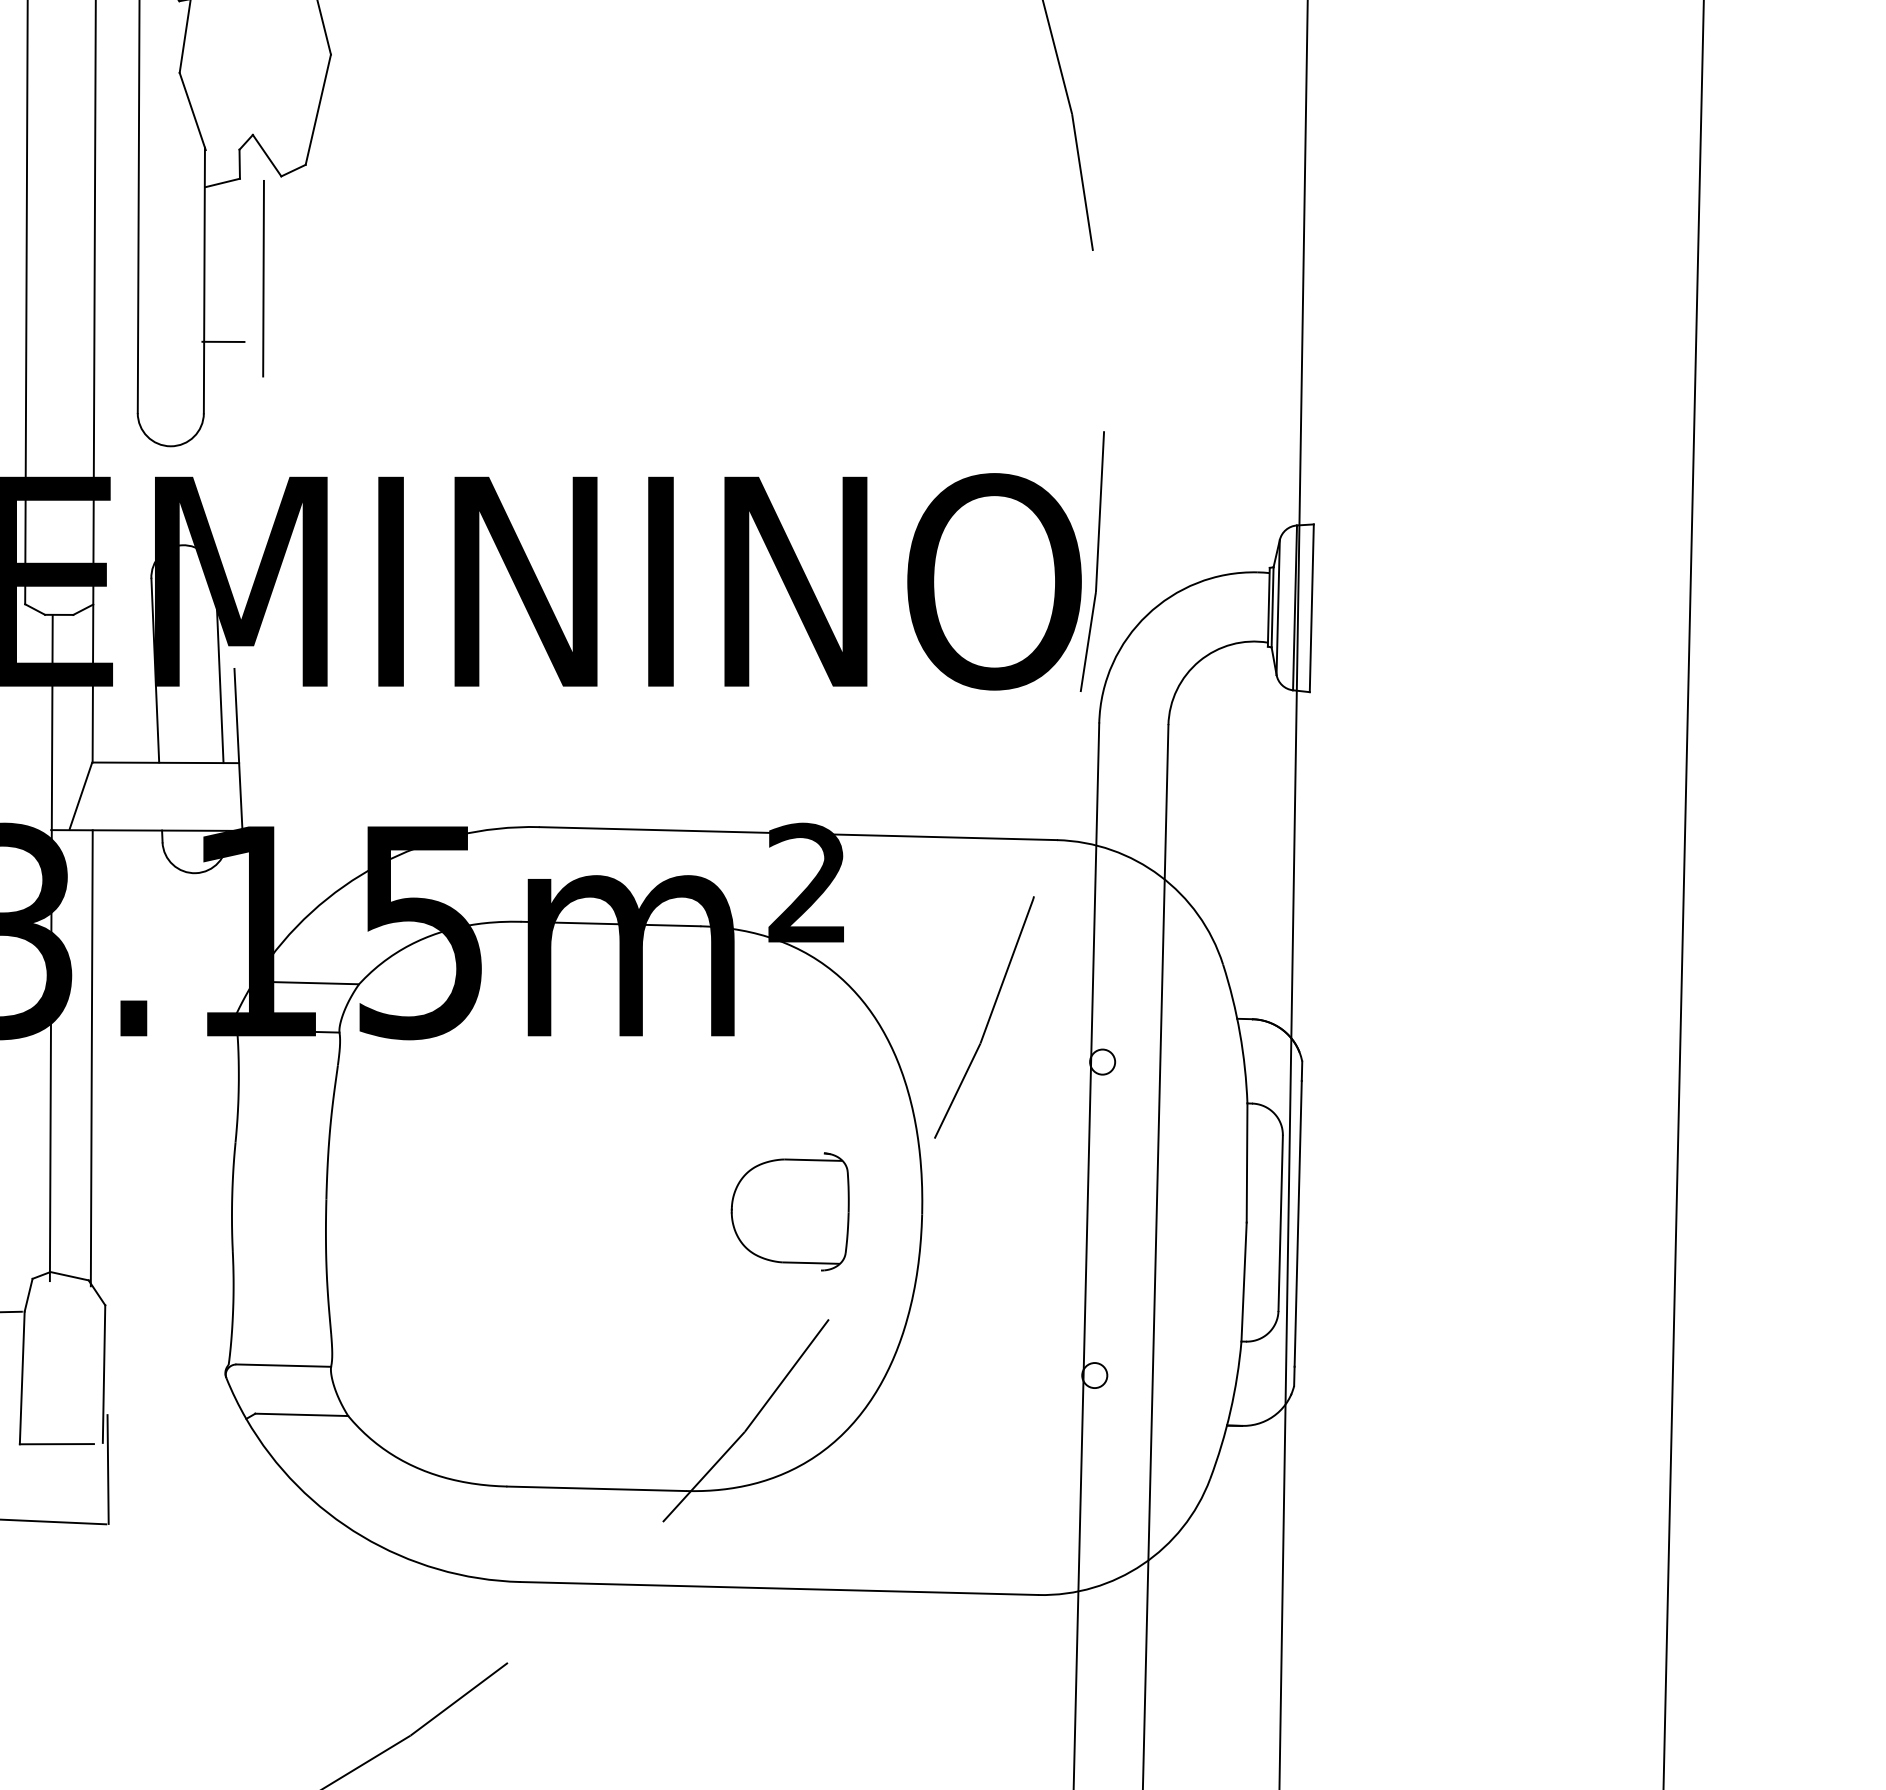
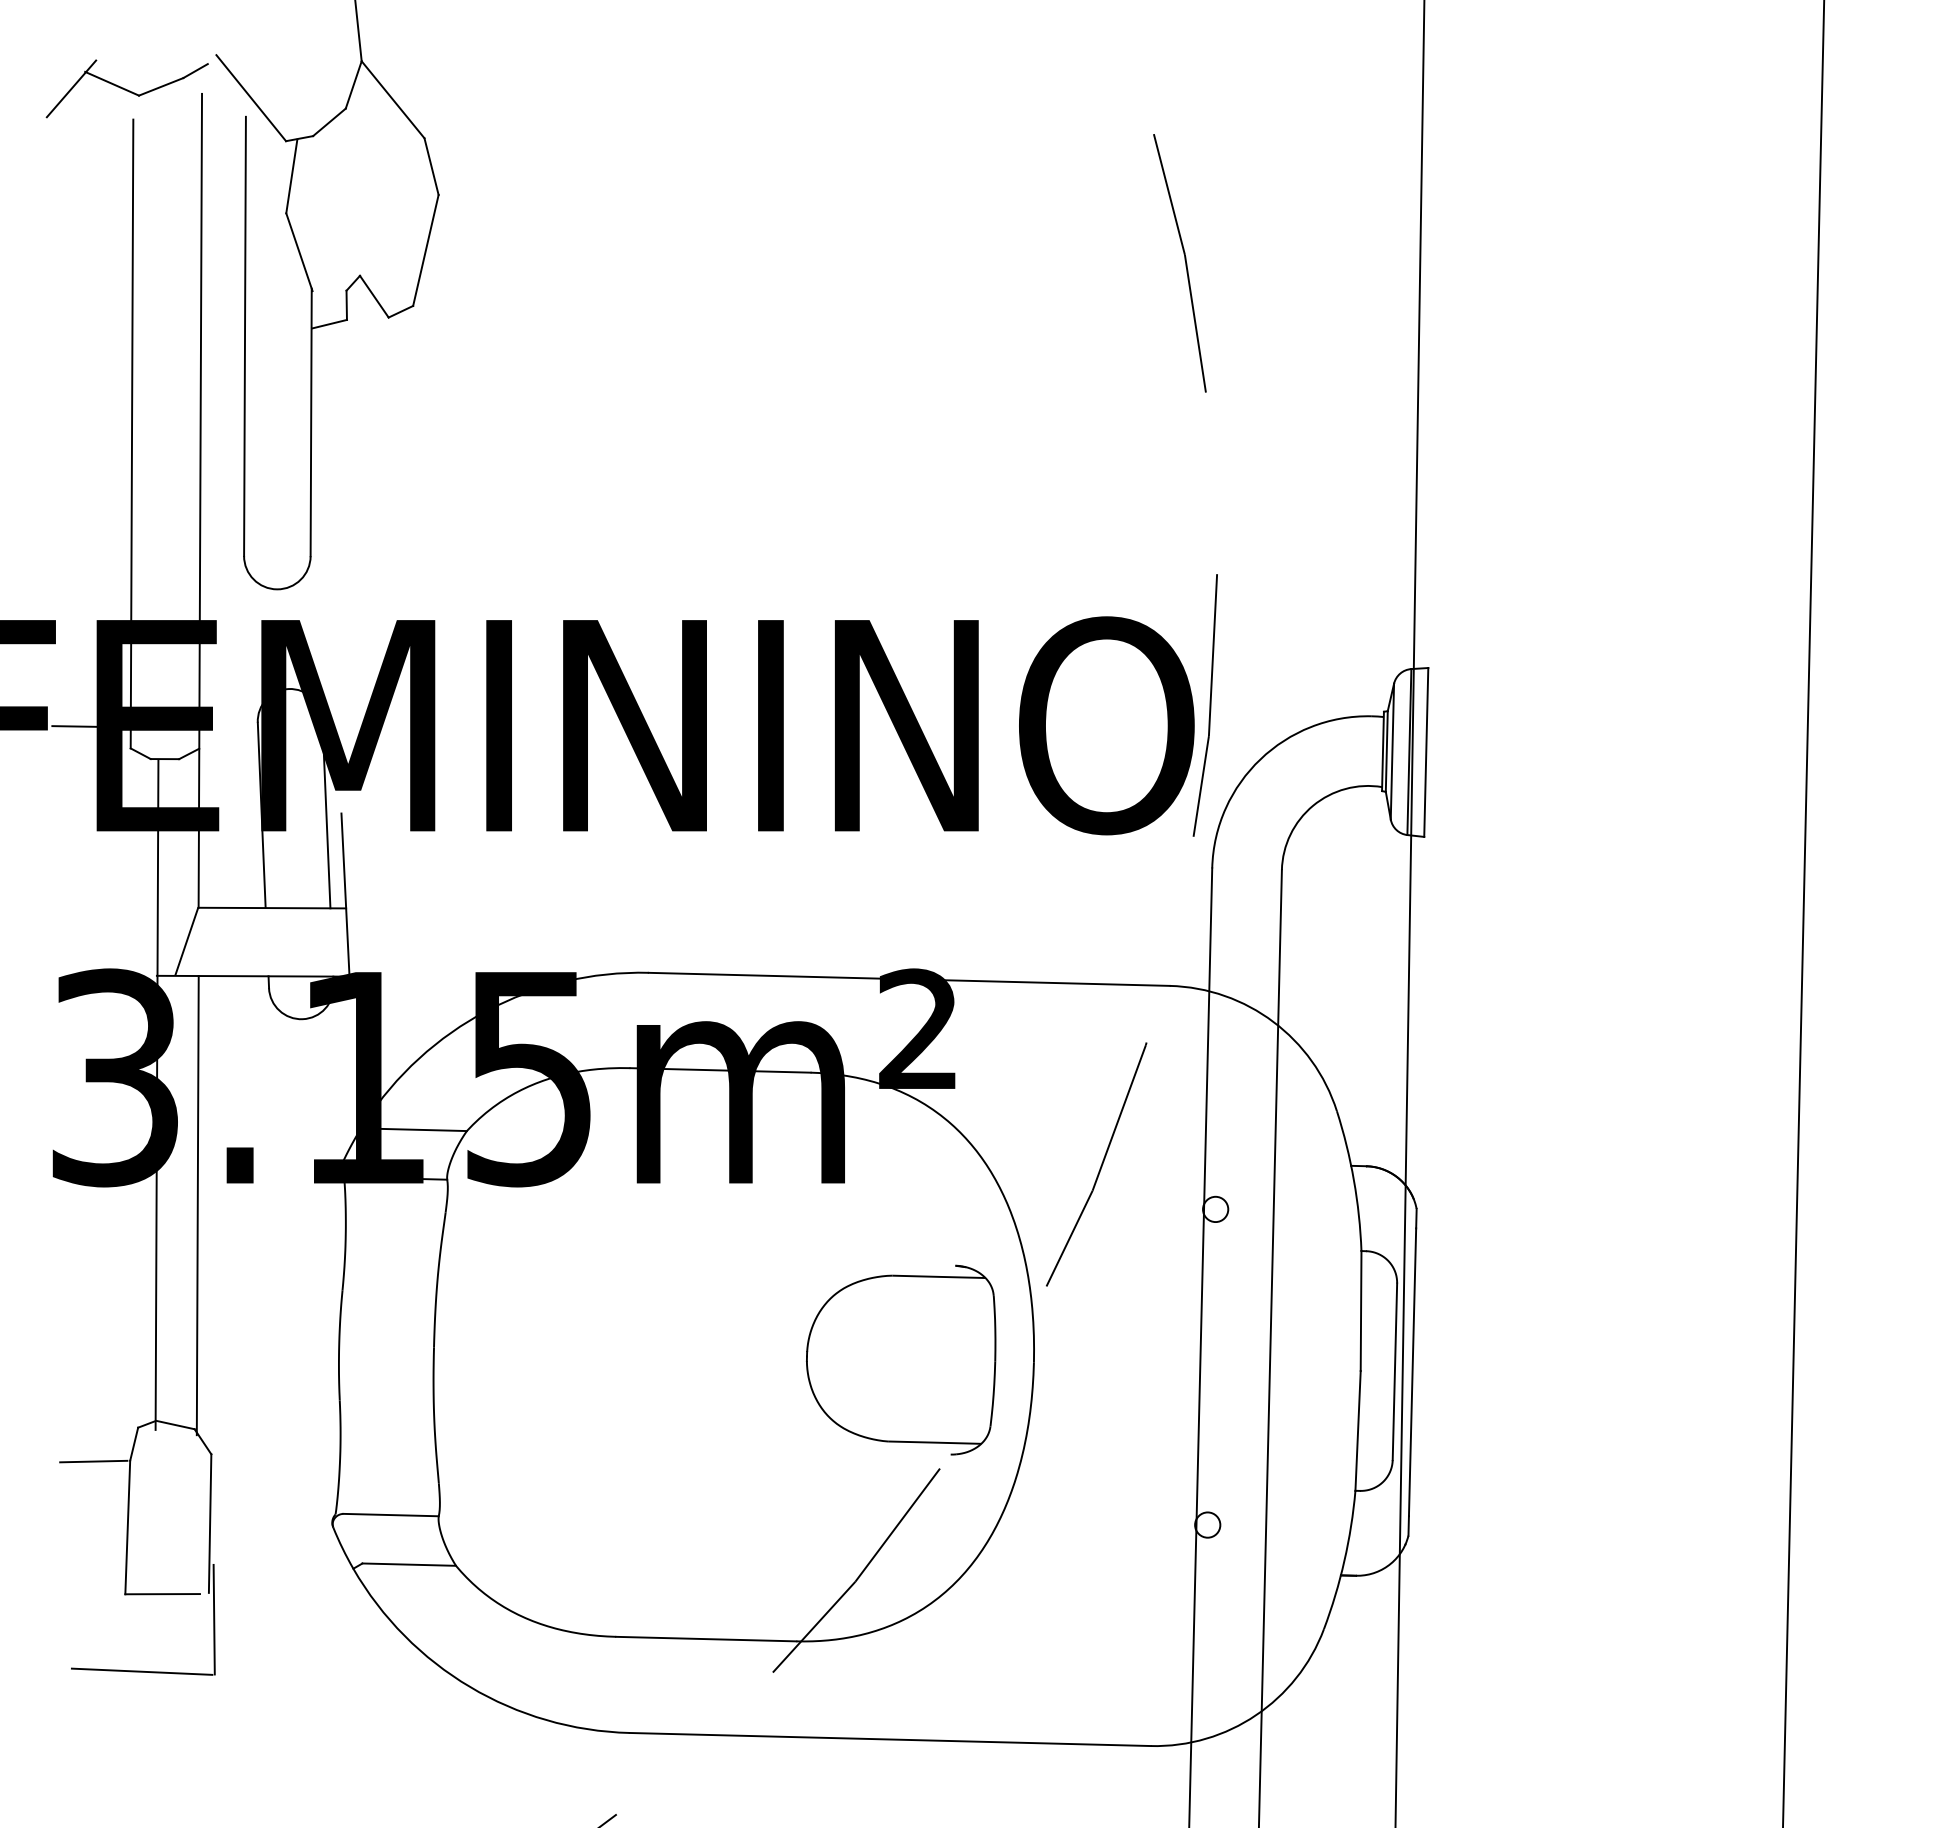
line: (263, 278) -> (370, 420), removed
line: (223, 342) -> (330, 484), removed
part: (789, 1212) -> (900, 1360), size x1.6

